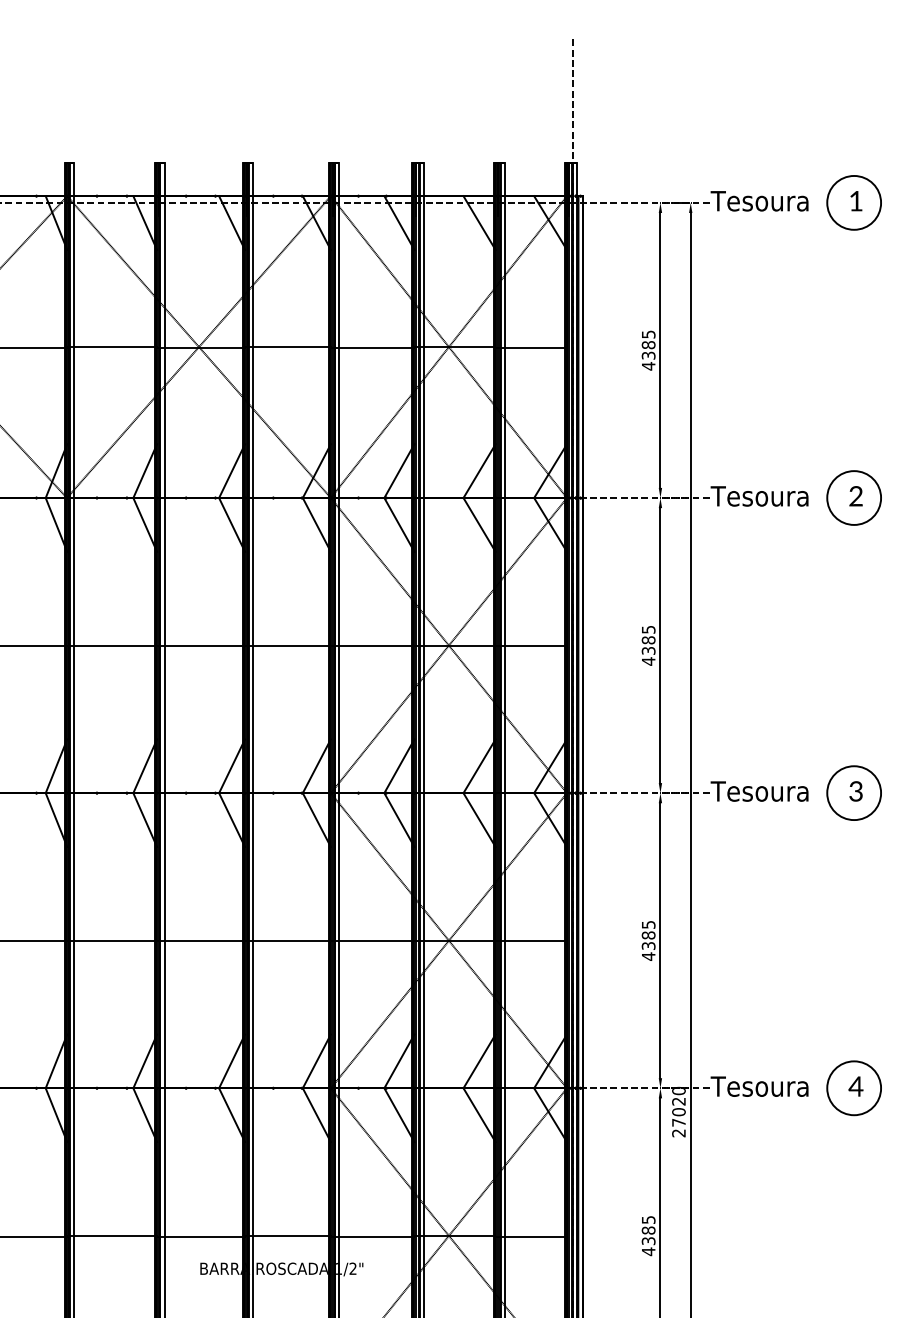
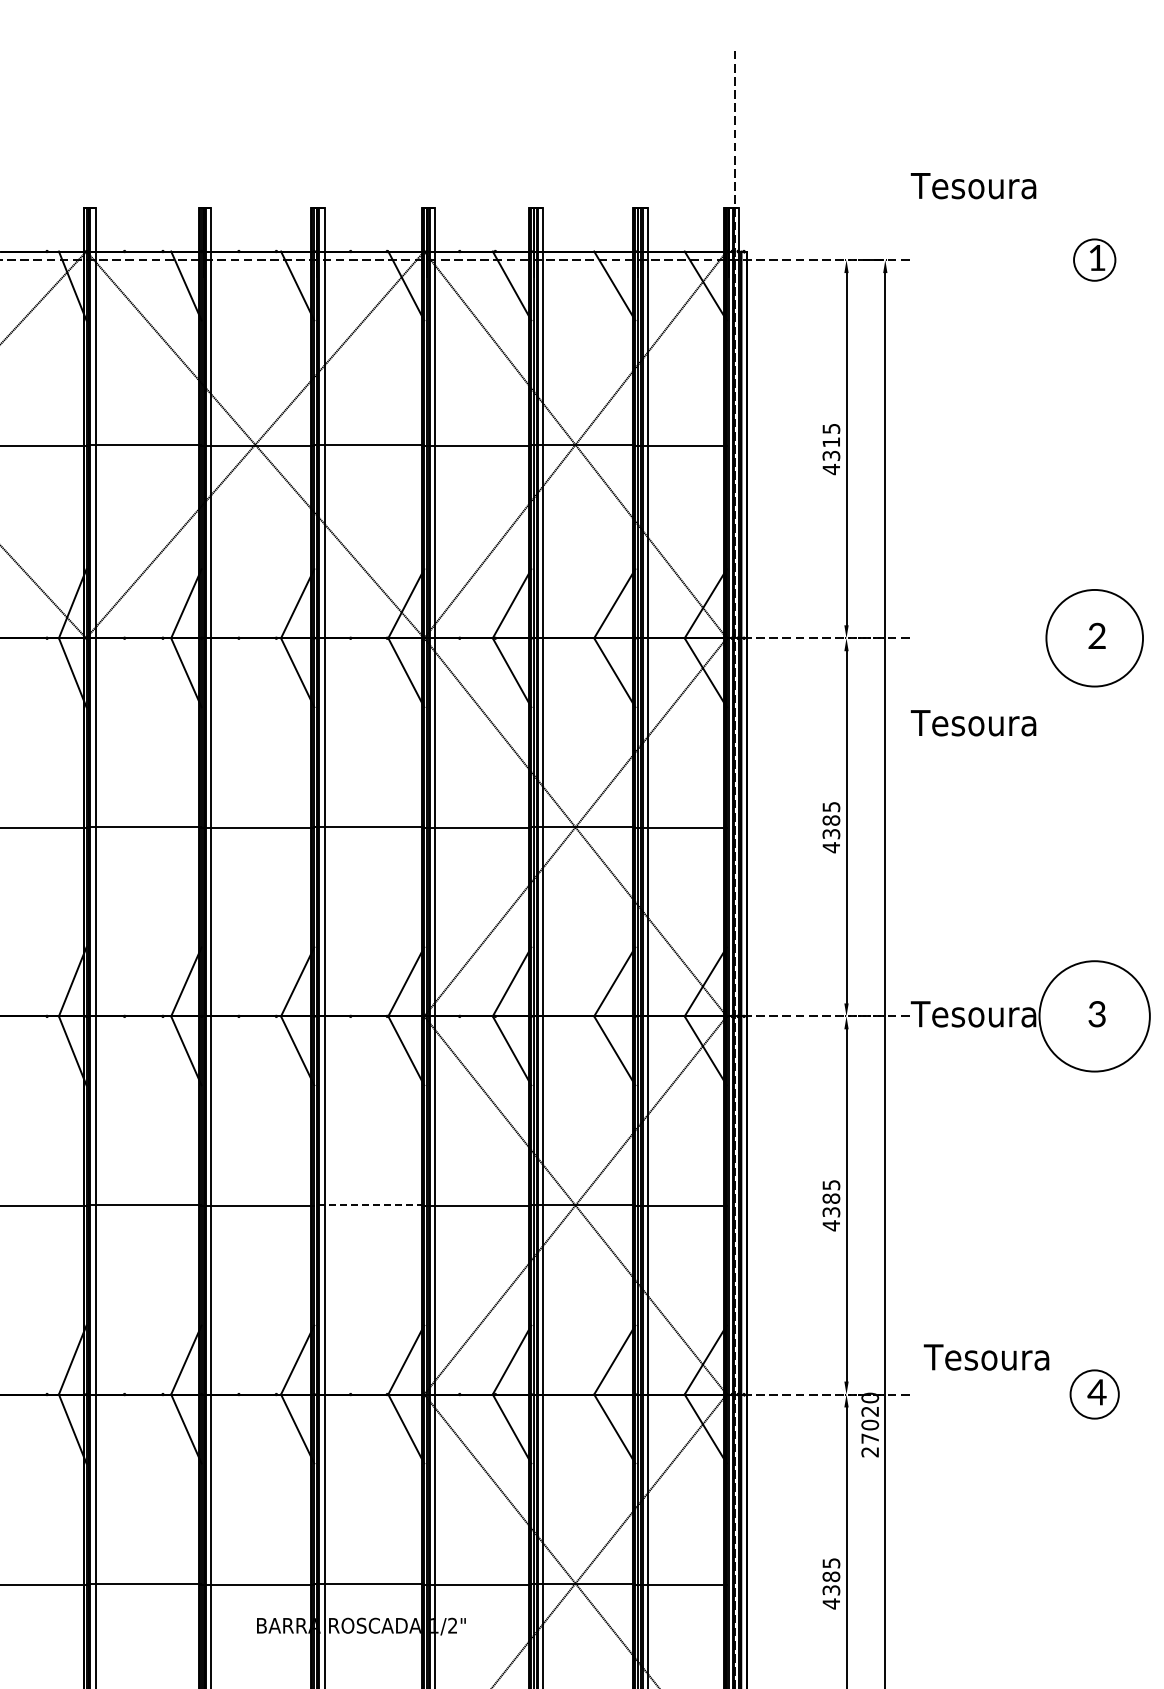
text: (759, 201) -> (973, 186), moved
circle: (854, 202) -> (1094, 259), size x0.6
text: (648, 345) -> (831, 442), 4385 -> 4315
text: (759, 496) -> (973, 723), moved
circle: (854, 497) -> (1094, 637), size x1.4
circle: (854, 792) -> (1094, 1015), size x1.6
line: (288, 940) -> (369, 1205), solid -> dashed
text: (759, 1086) -> (986, 1357), moved
circle: (854, 1088) -> (1094, 1394), size x0.7

